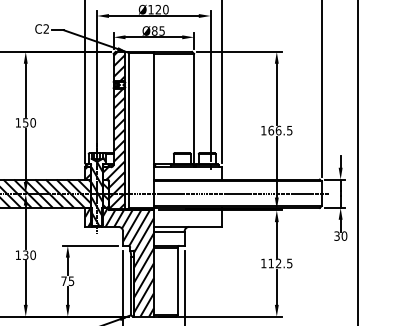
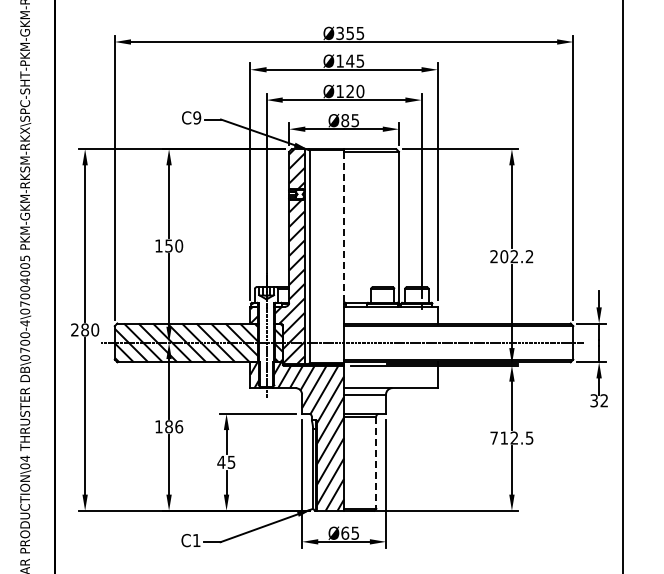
text: (46, 28) -> (197, 117), C2 -> C9
line: (154, 109) -> (344, 227), solid -> dashed
text: (276, 130) -> (511, 256), 166.5 -> 202.2
hatch: (97, 191) -> (266, 339), removed
text: (344, 235) -> (604, 400), 30 -> 32
text: (29, 254) -> (174, 426), 130 -> 186
text: (263, 263) -> (493, 437), 112.5 -> 712.5
text: (64, 281) -> (221, 462), 75 -> 45
line: (177, 282) -> (376, 463), solid -> dashed

